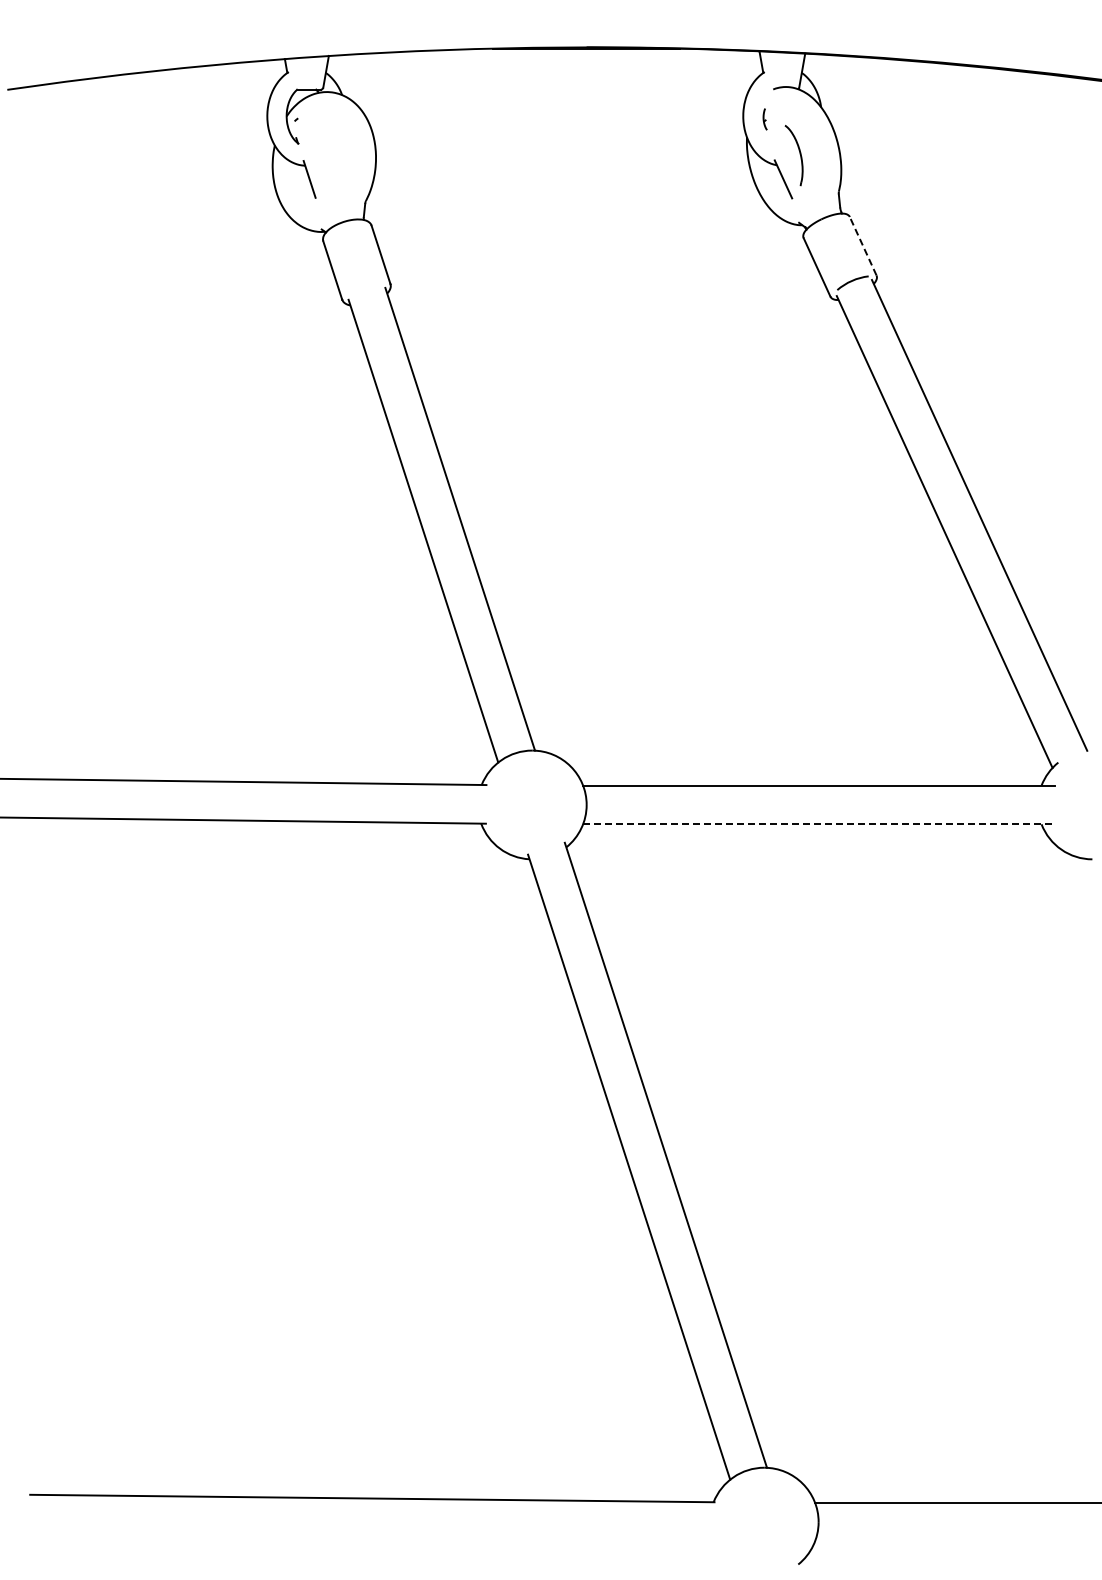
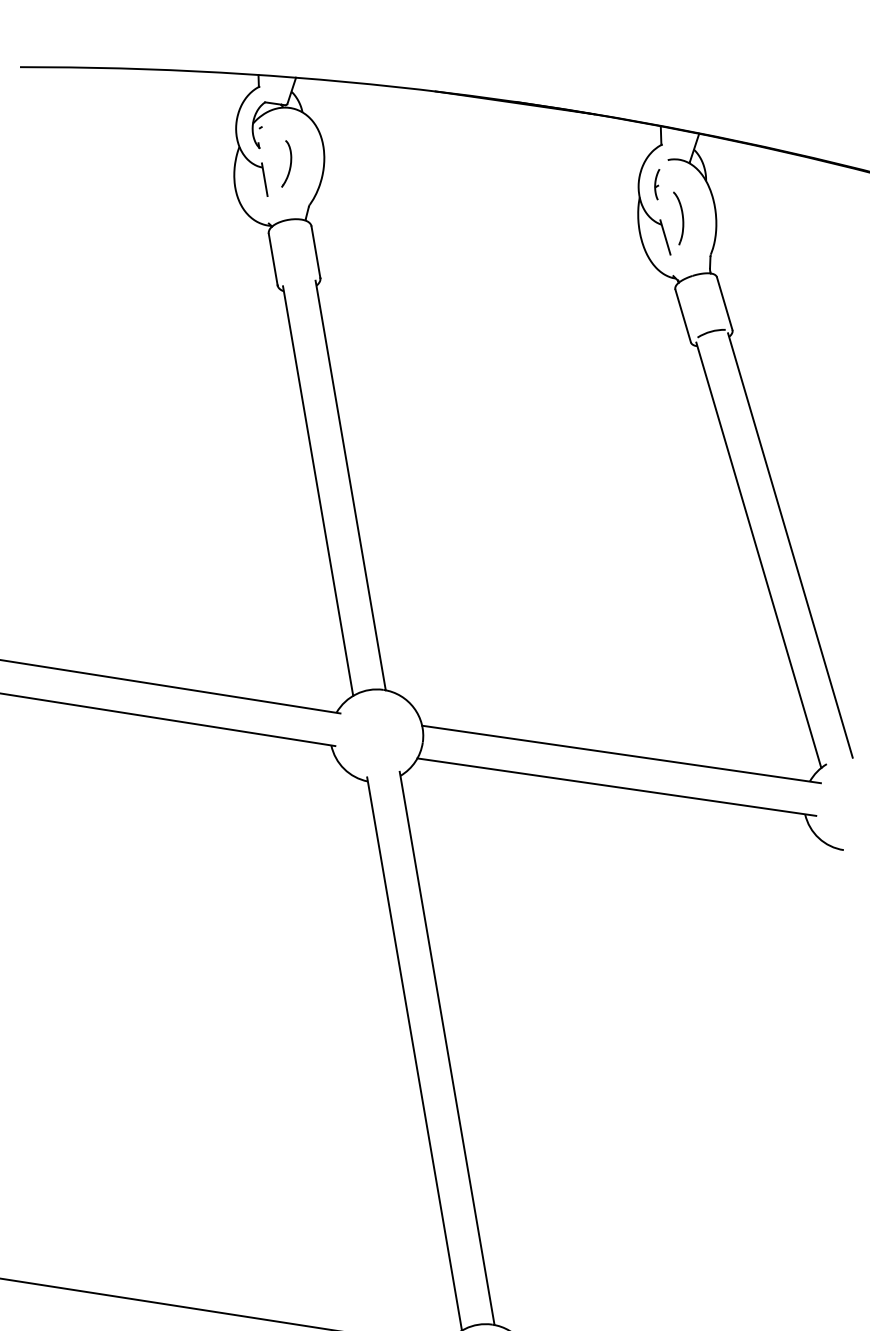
part: (764, 119) -> (656, 184), size x1.67
part: (332, 157) -> (286, 163), added
line: (862, 245) -> (724, 303), dashed -> solid
line: (818, 824) -> (616, 787), dashed -> solid

